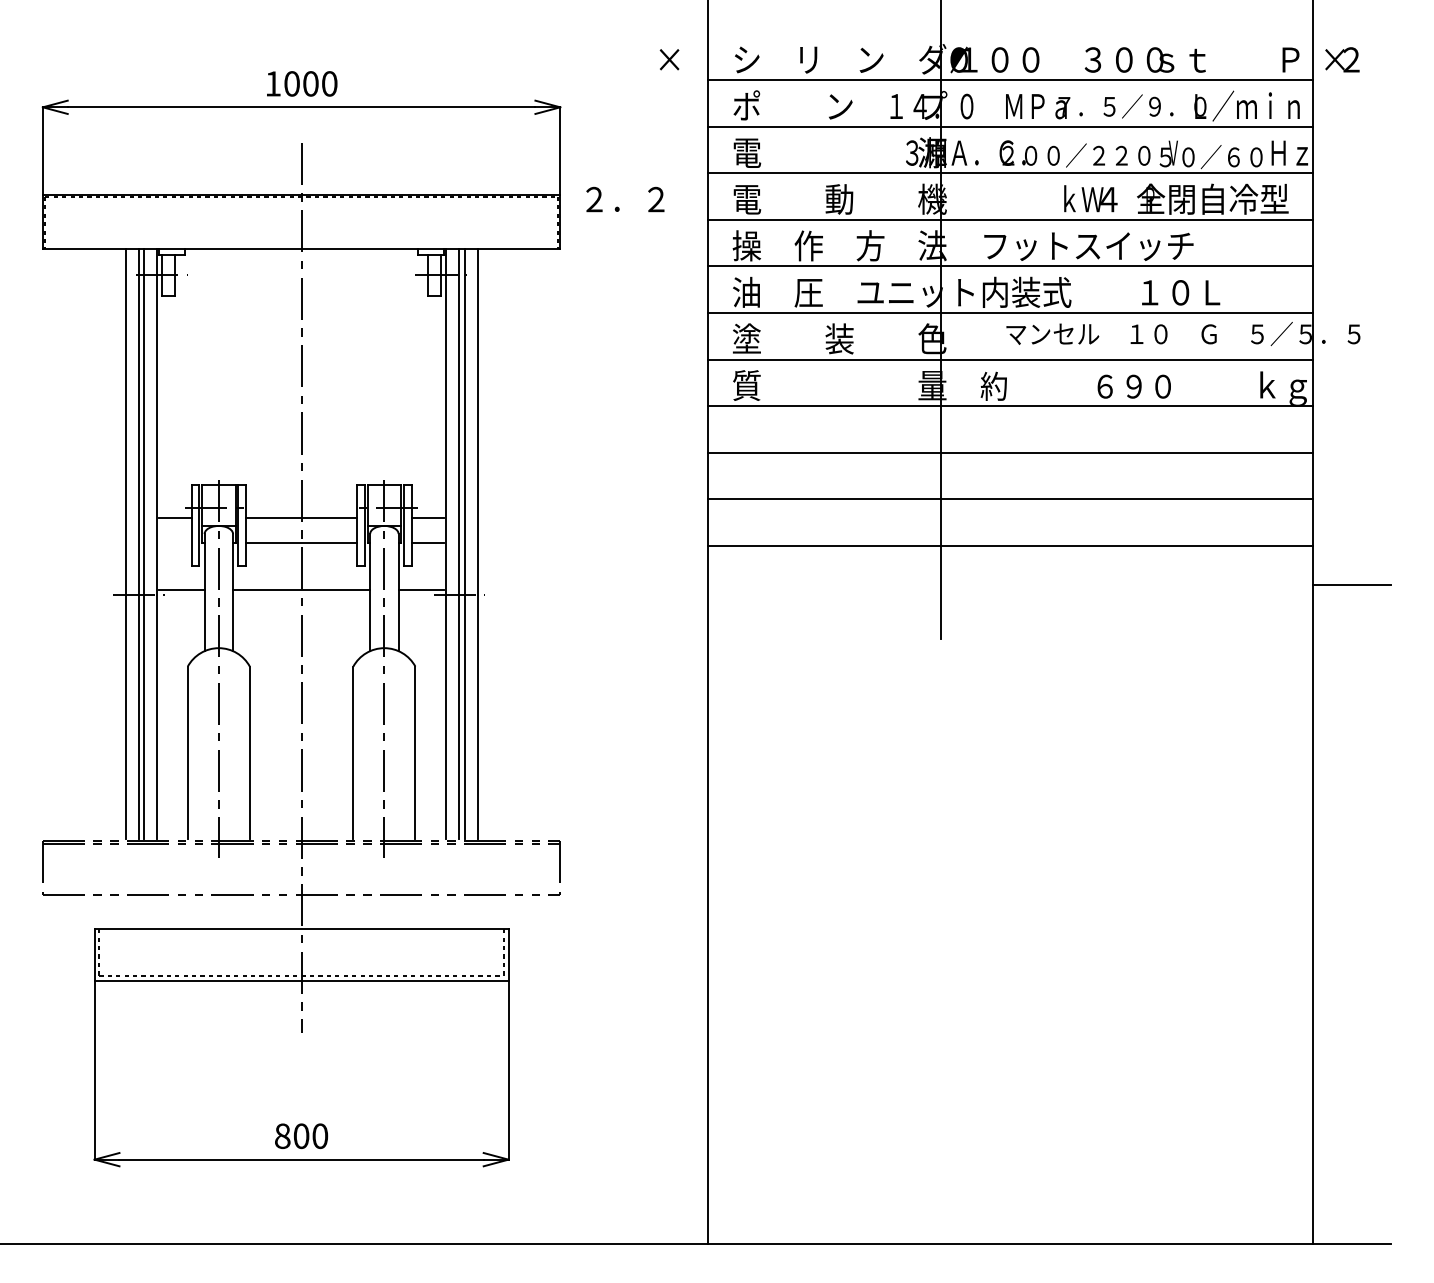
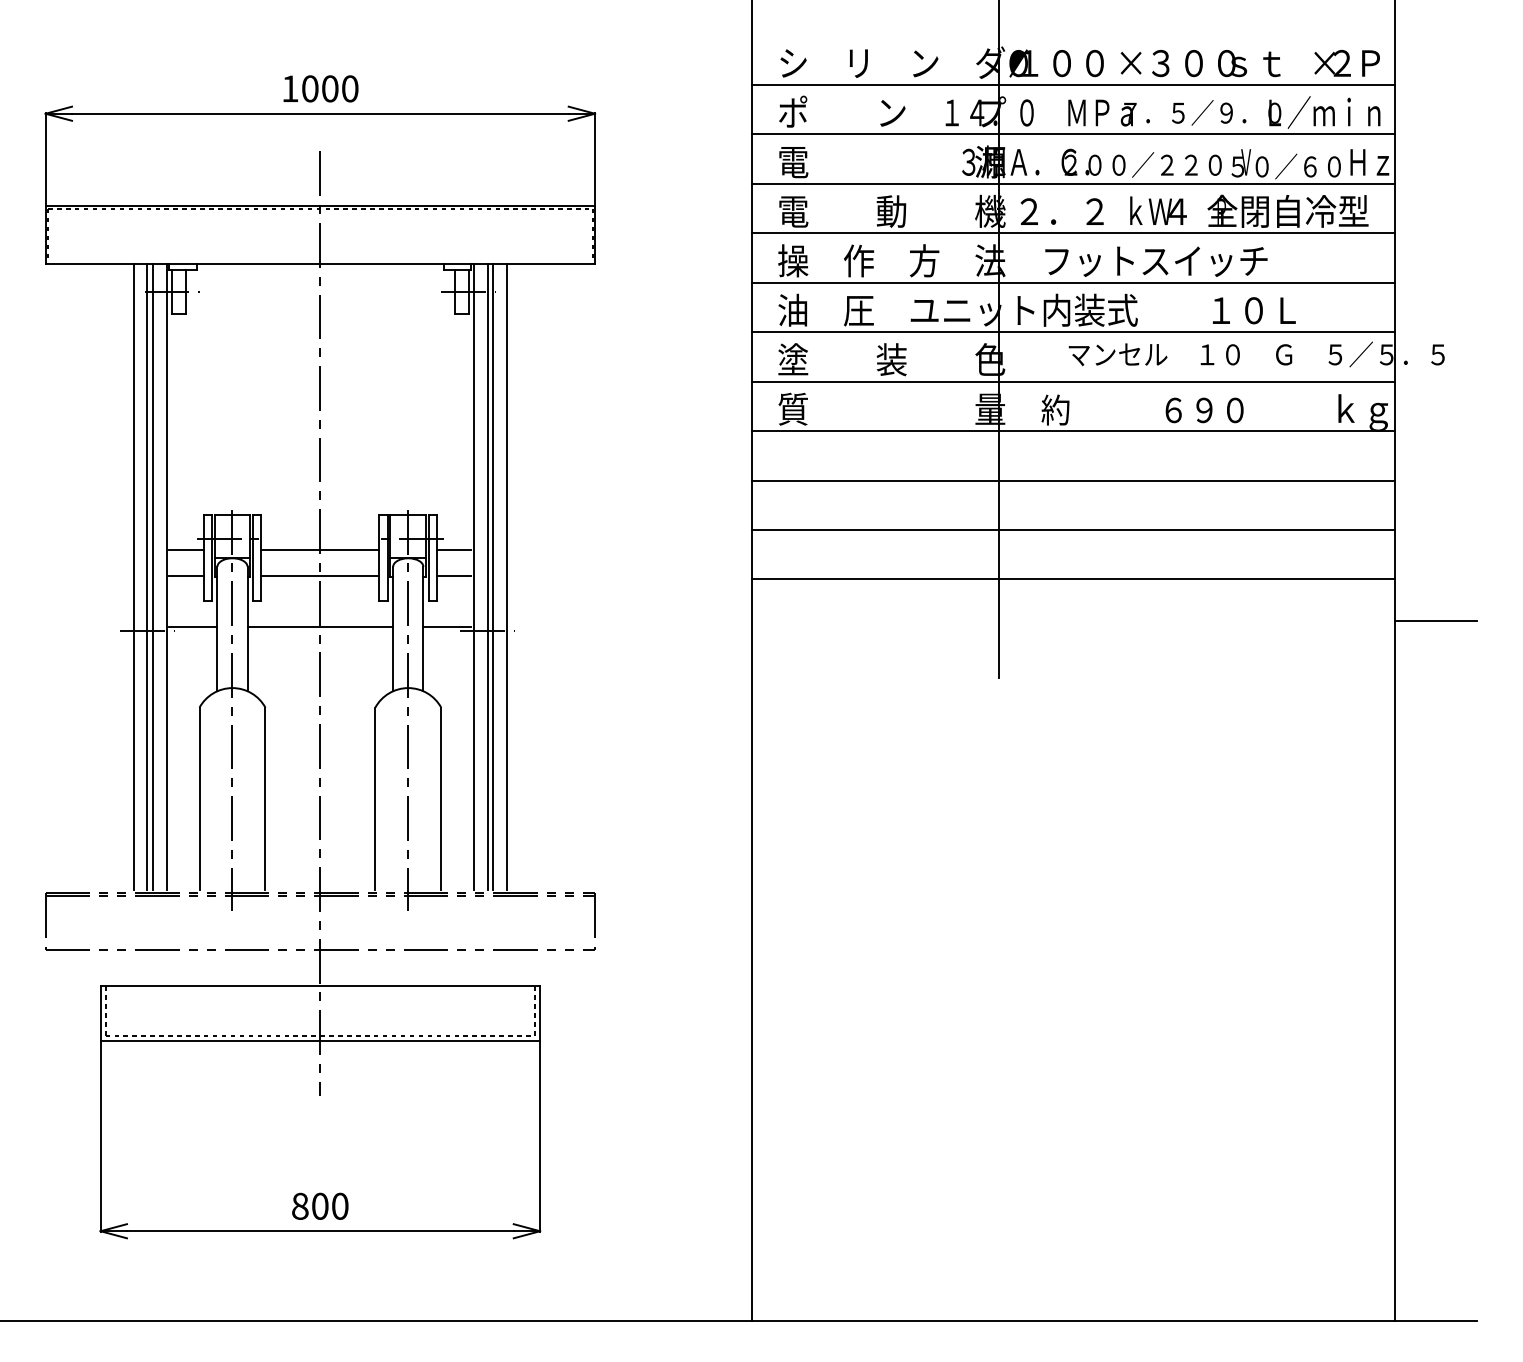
text: (1342, 59) -> (1332, 62), moved
text: (668, 60) -> (1130, 63), moved
text: (624, 199) -> (1061, 211), moved
line: (175, 543) -> (186, 576), added

